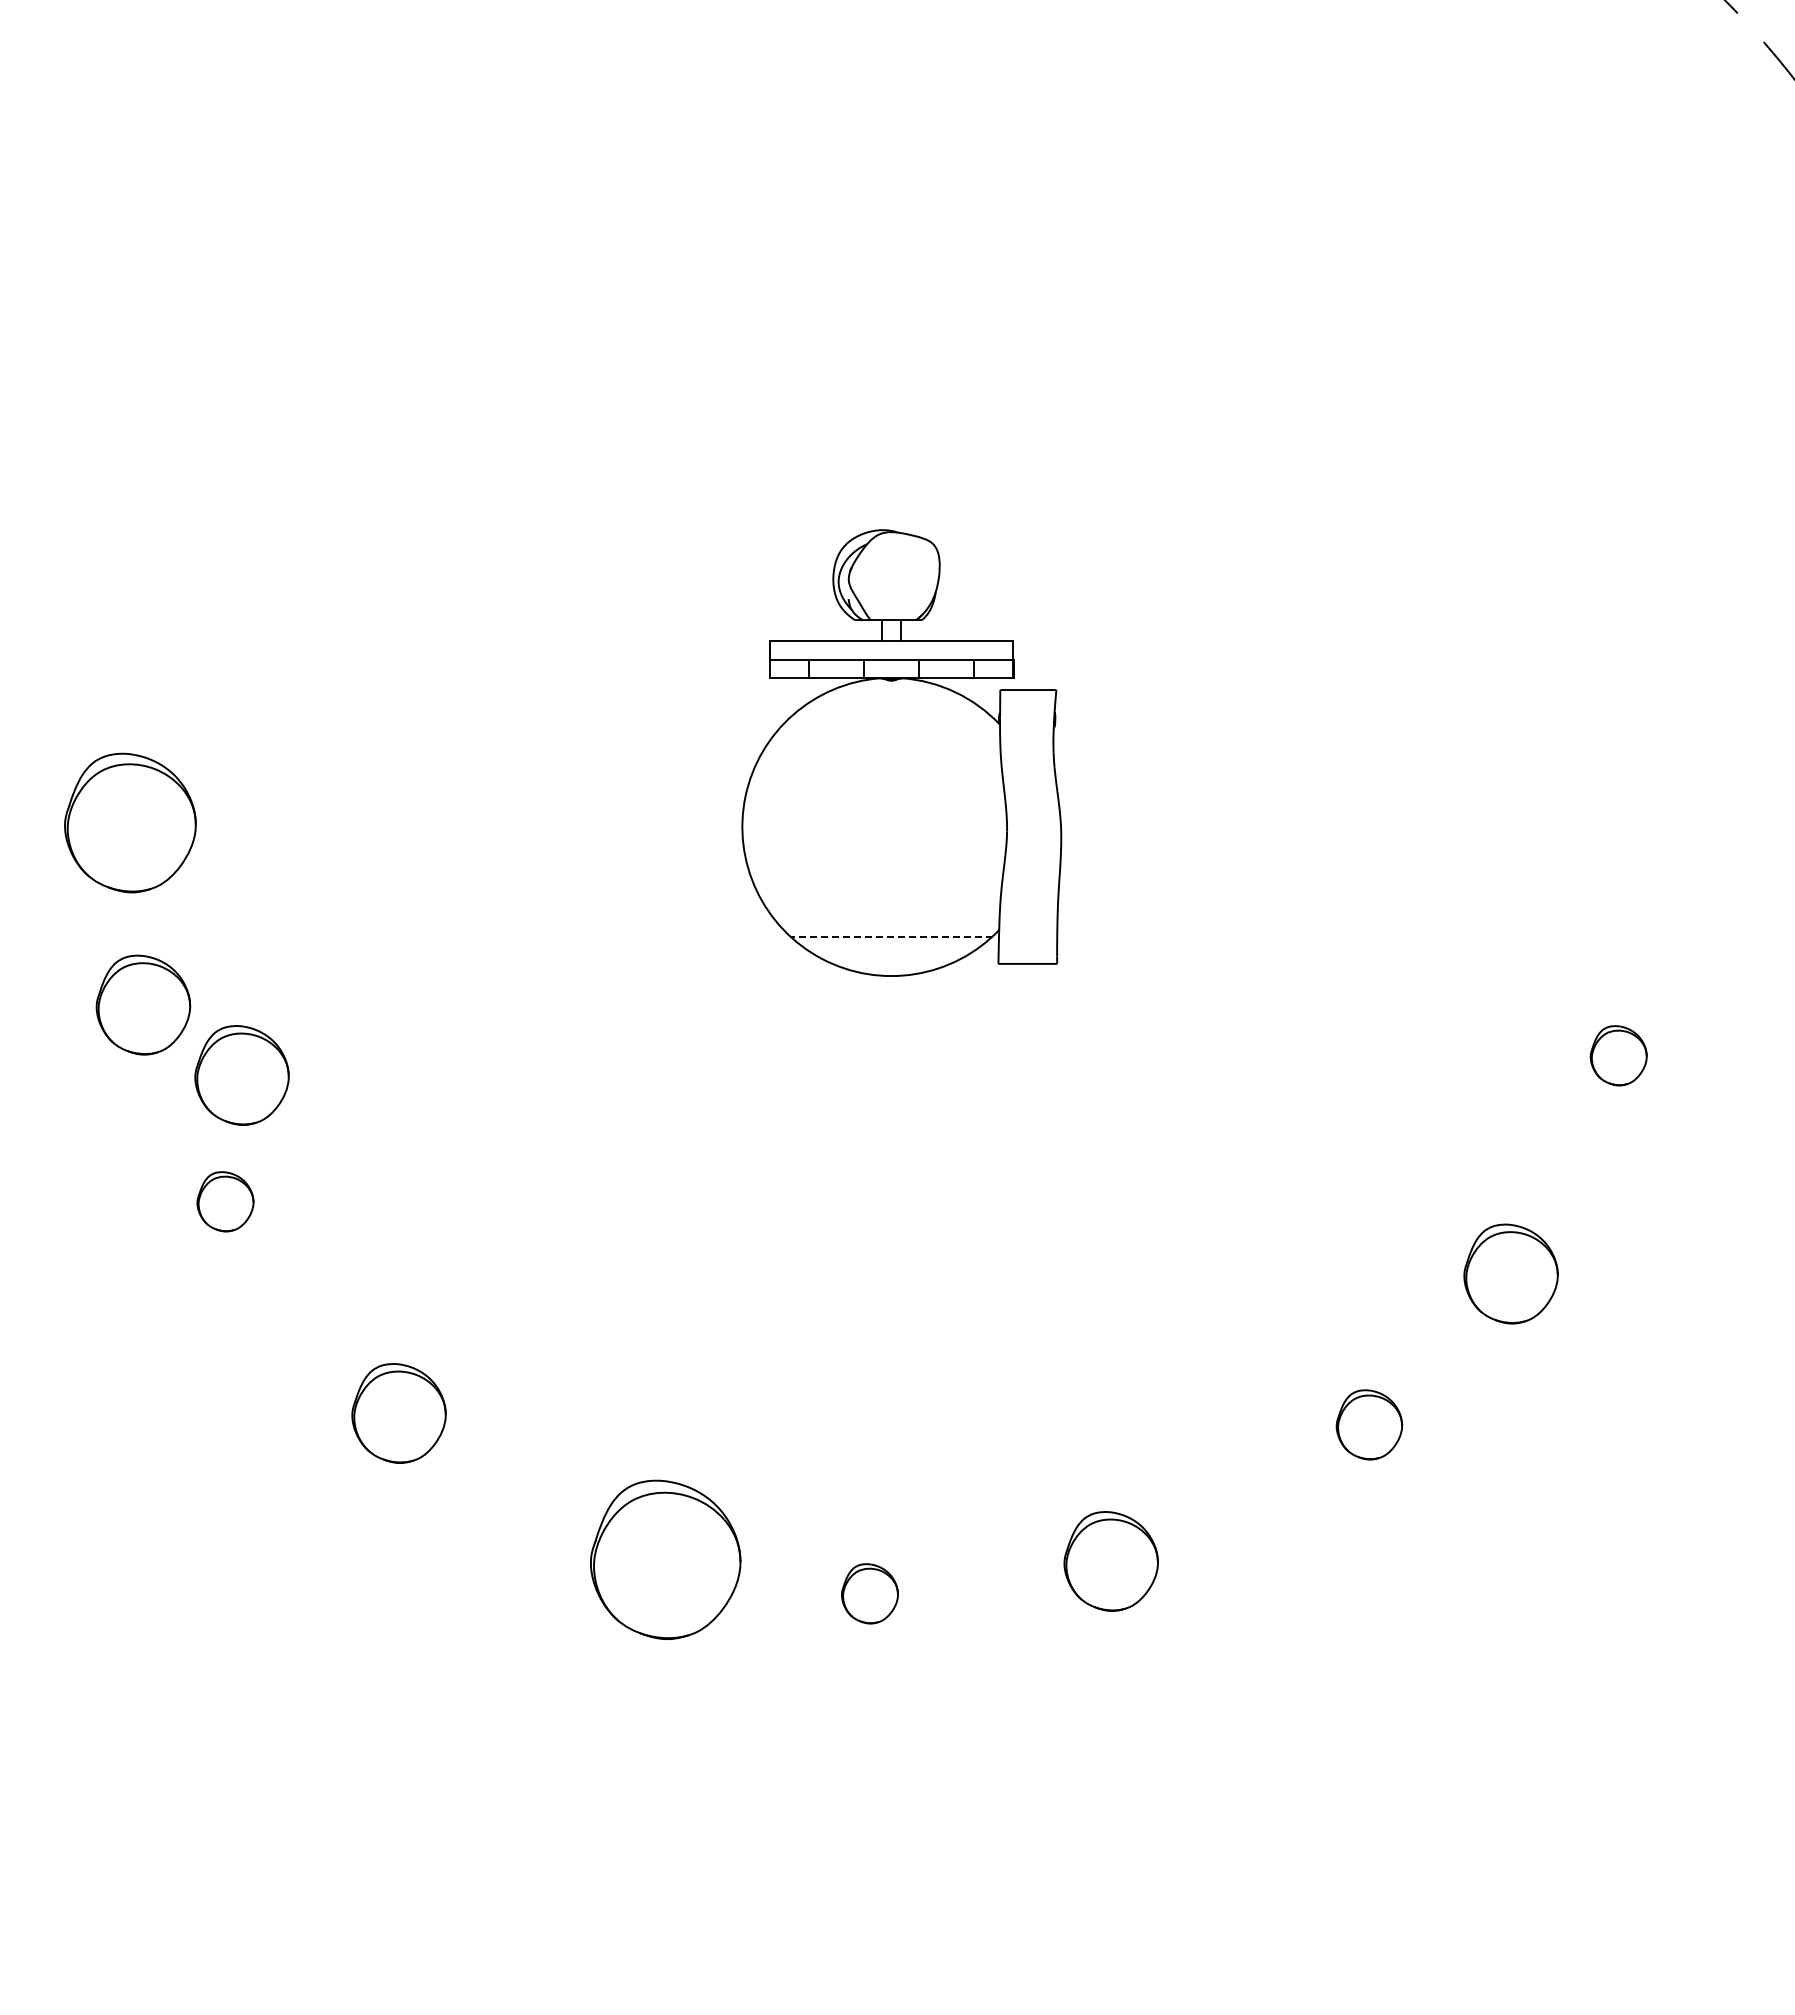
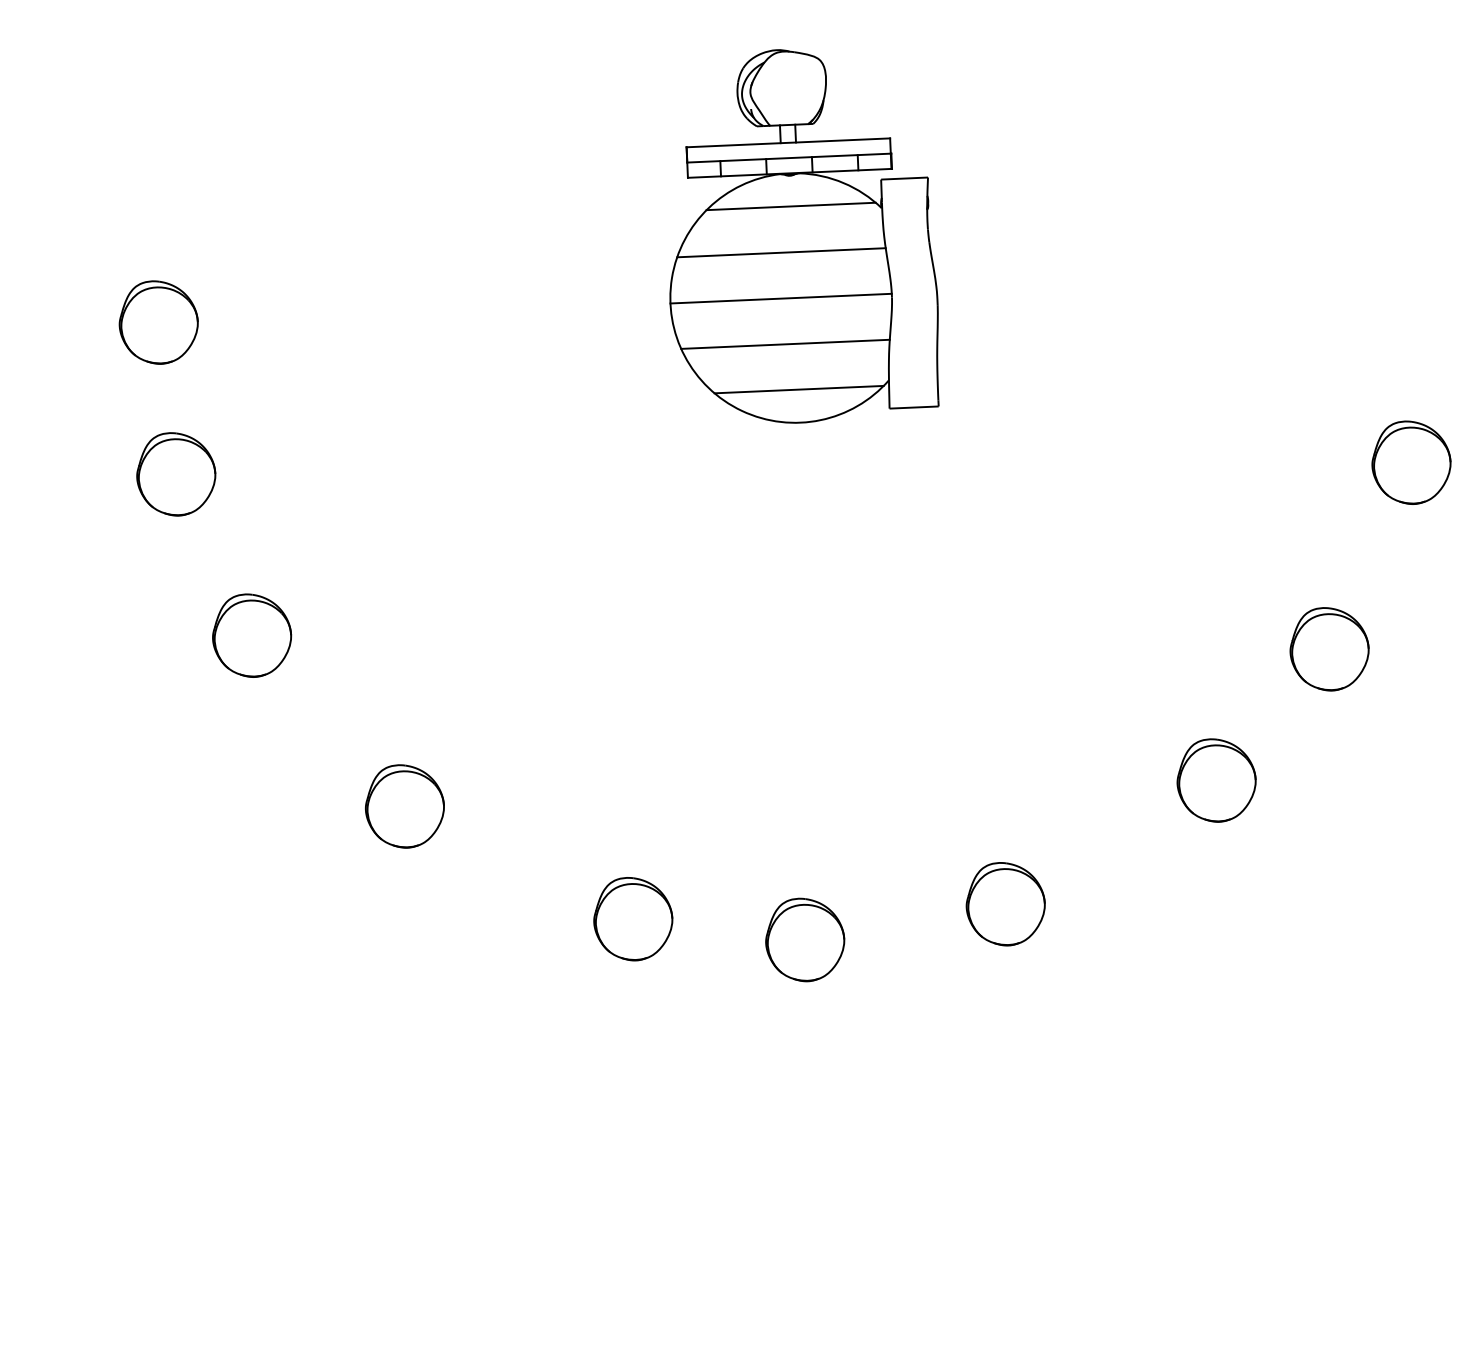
line: (891, 717) -> (791, 206), added
line: (877, 772) -> (781, 253), added
part: (130, 822) -> (158, 322), size x0.71
line: (874, 826) -> (780, 298), added
line: (877, 881) -> (785, 344), added
line: (890, 936) -> (798, 389), dashed -> solid
part: (1618, 1055) -> (1411, 462), size x1.67
part: (241, 1075) -> (260, 529), removed
part: (225, 1201) -> (252, 635), size x1.67
part: (1369, 1424) -> (1216, 780), size x1.43
part: (665, 1559) -> (632, 918), size x0.62
part: (869, 1593) -> (804, 939), size x1.67

